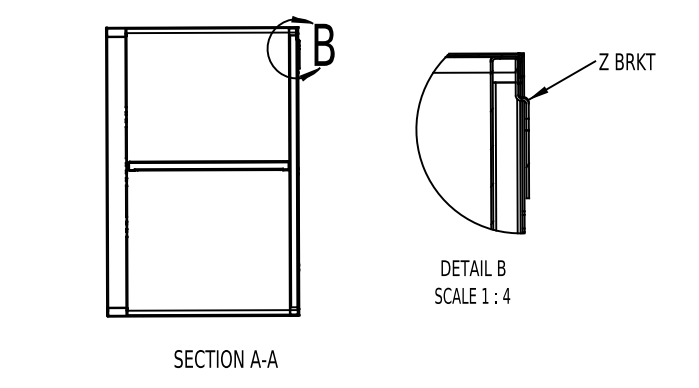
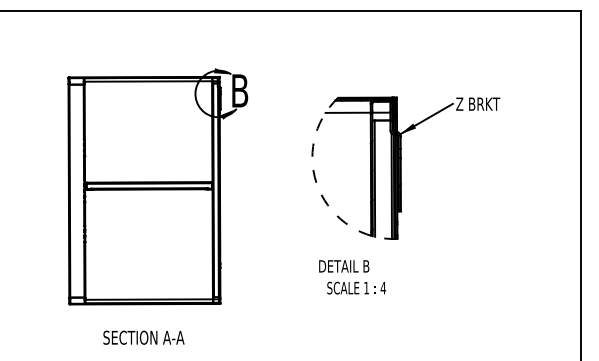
arc: (424, 169) -> (318, 188), solid -> dashed
text: (473, 268) -> (344, 266), moved
text: (225, 358) -> (143, 337), moved

